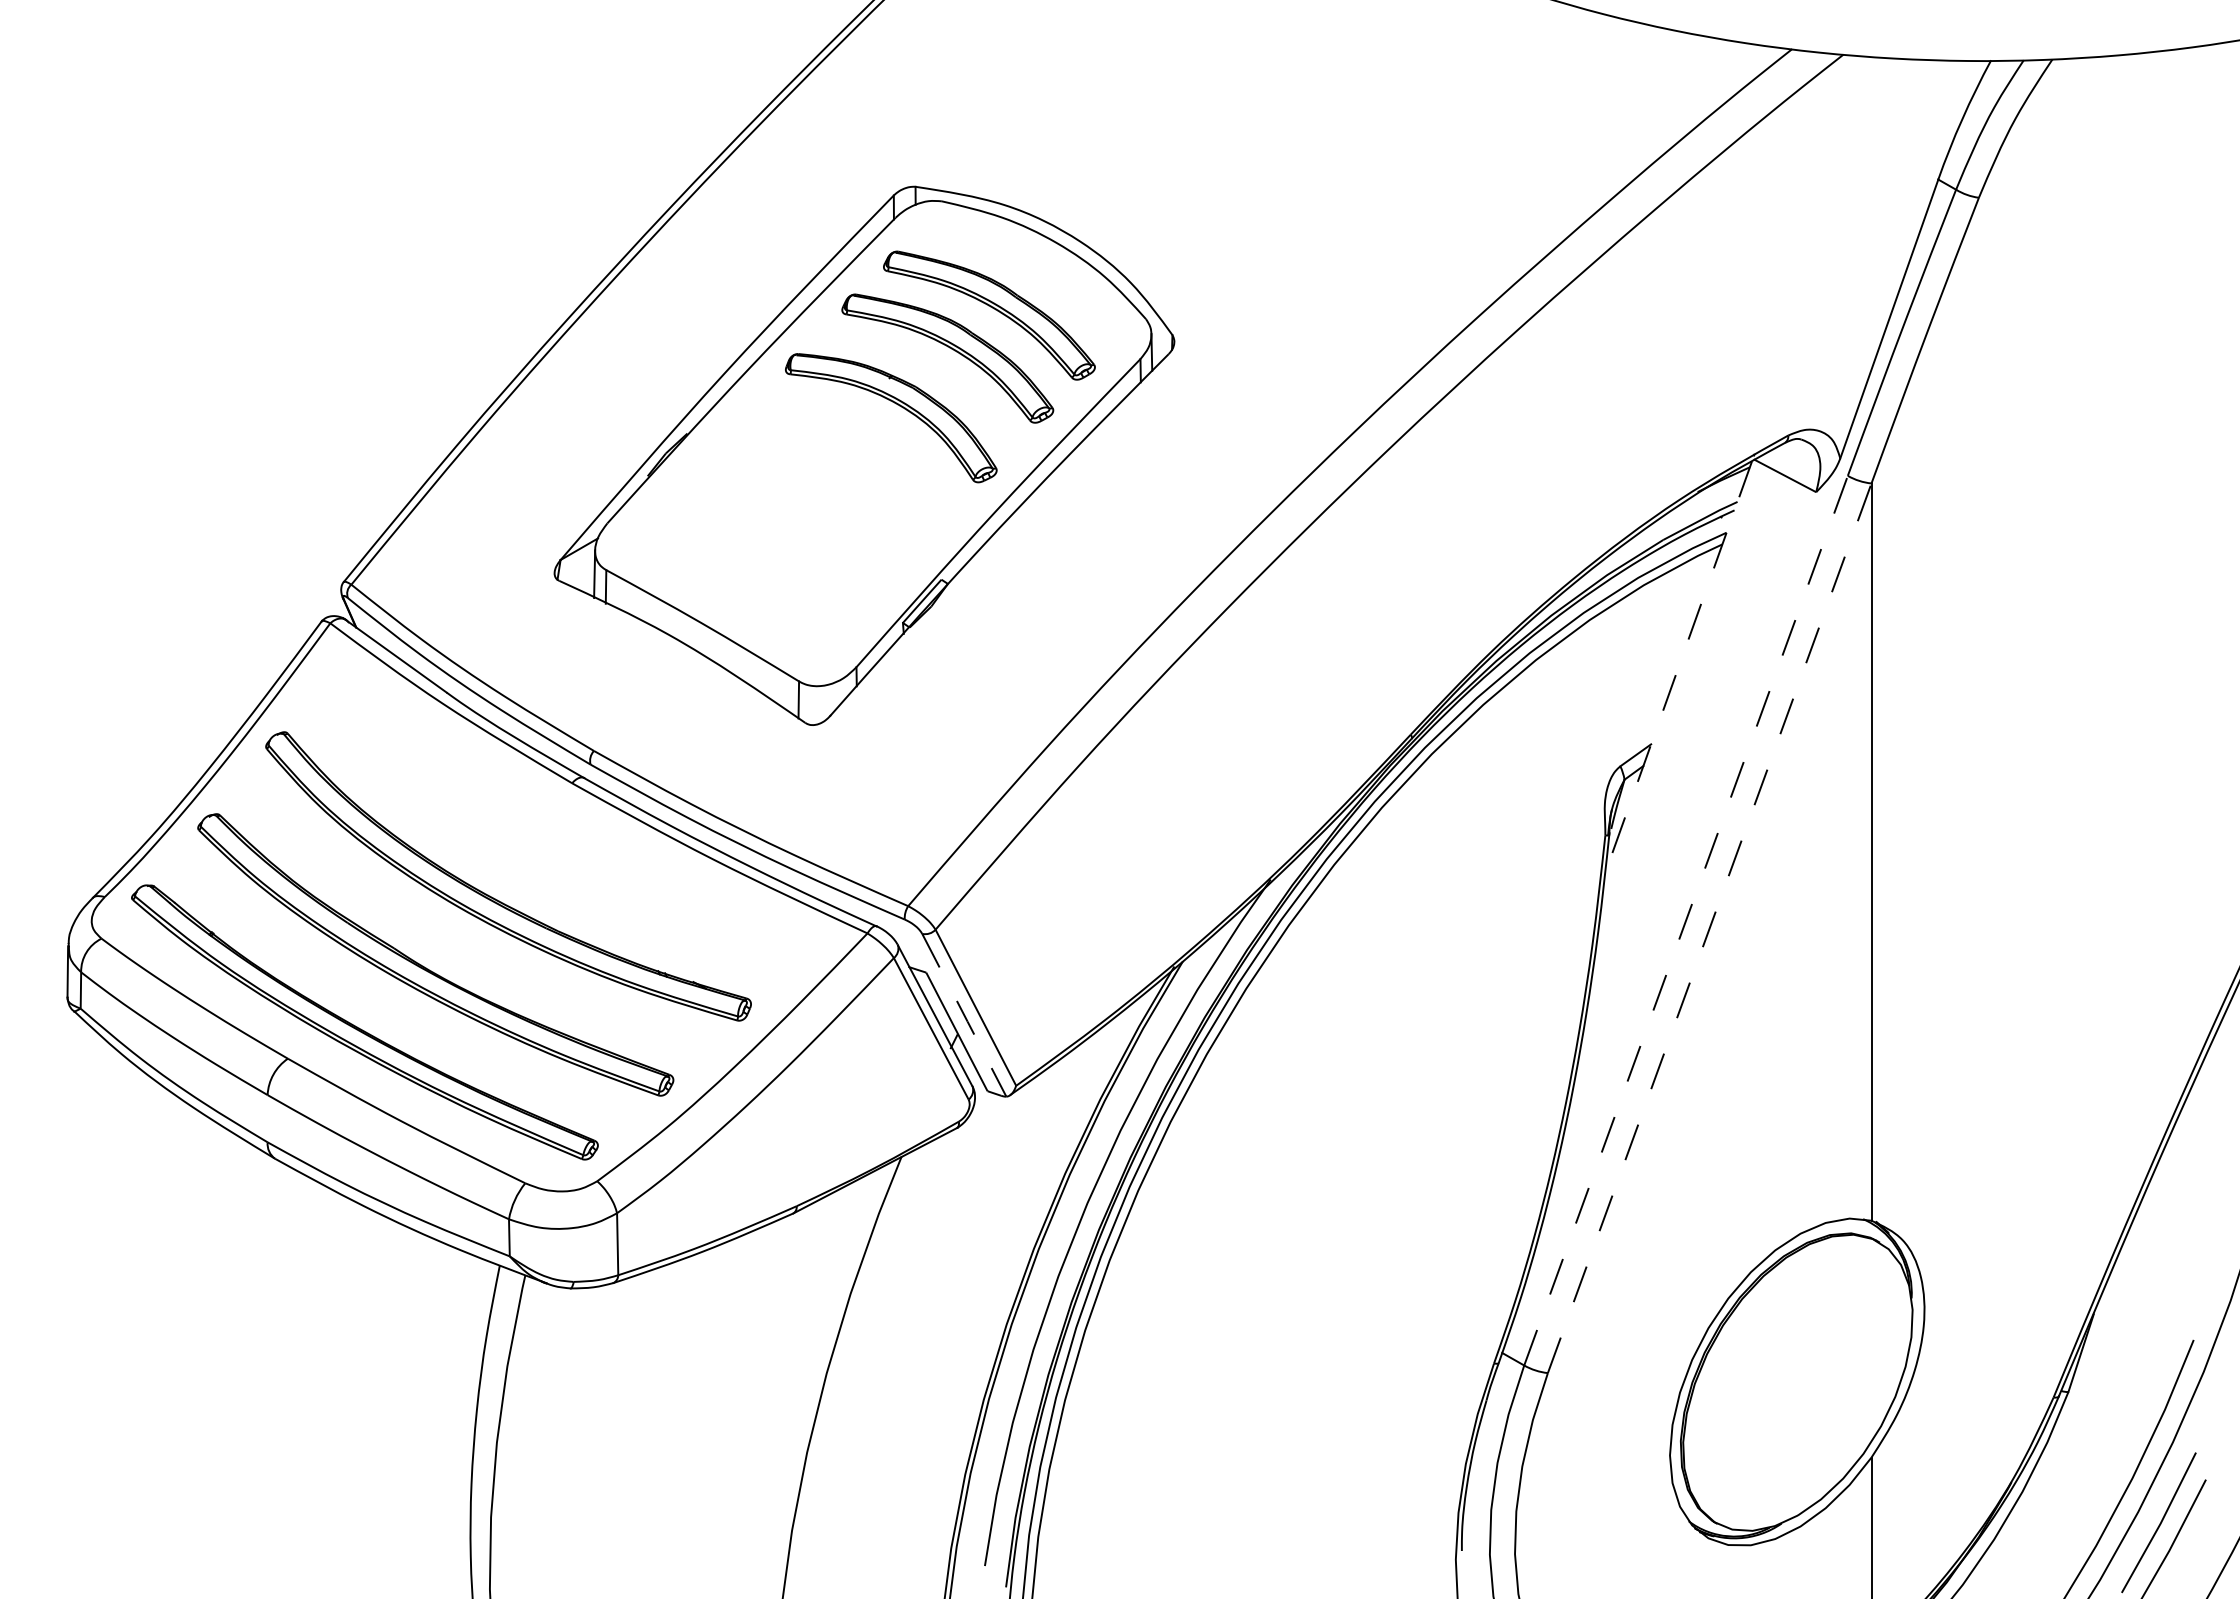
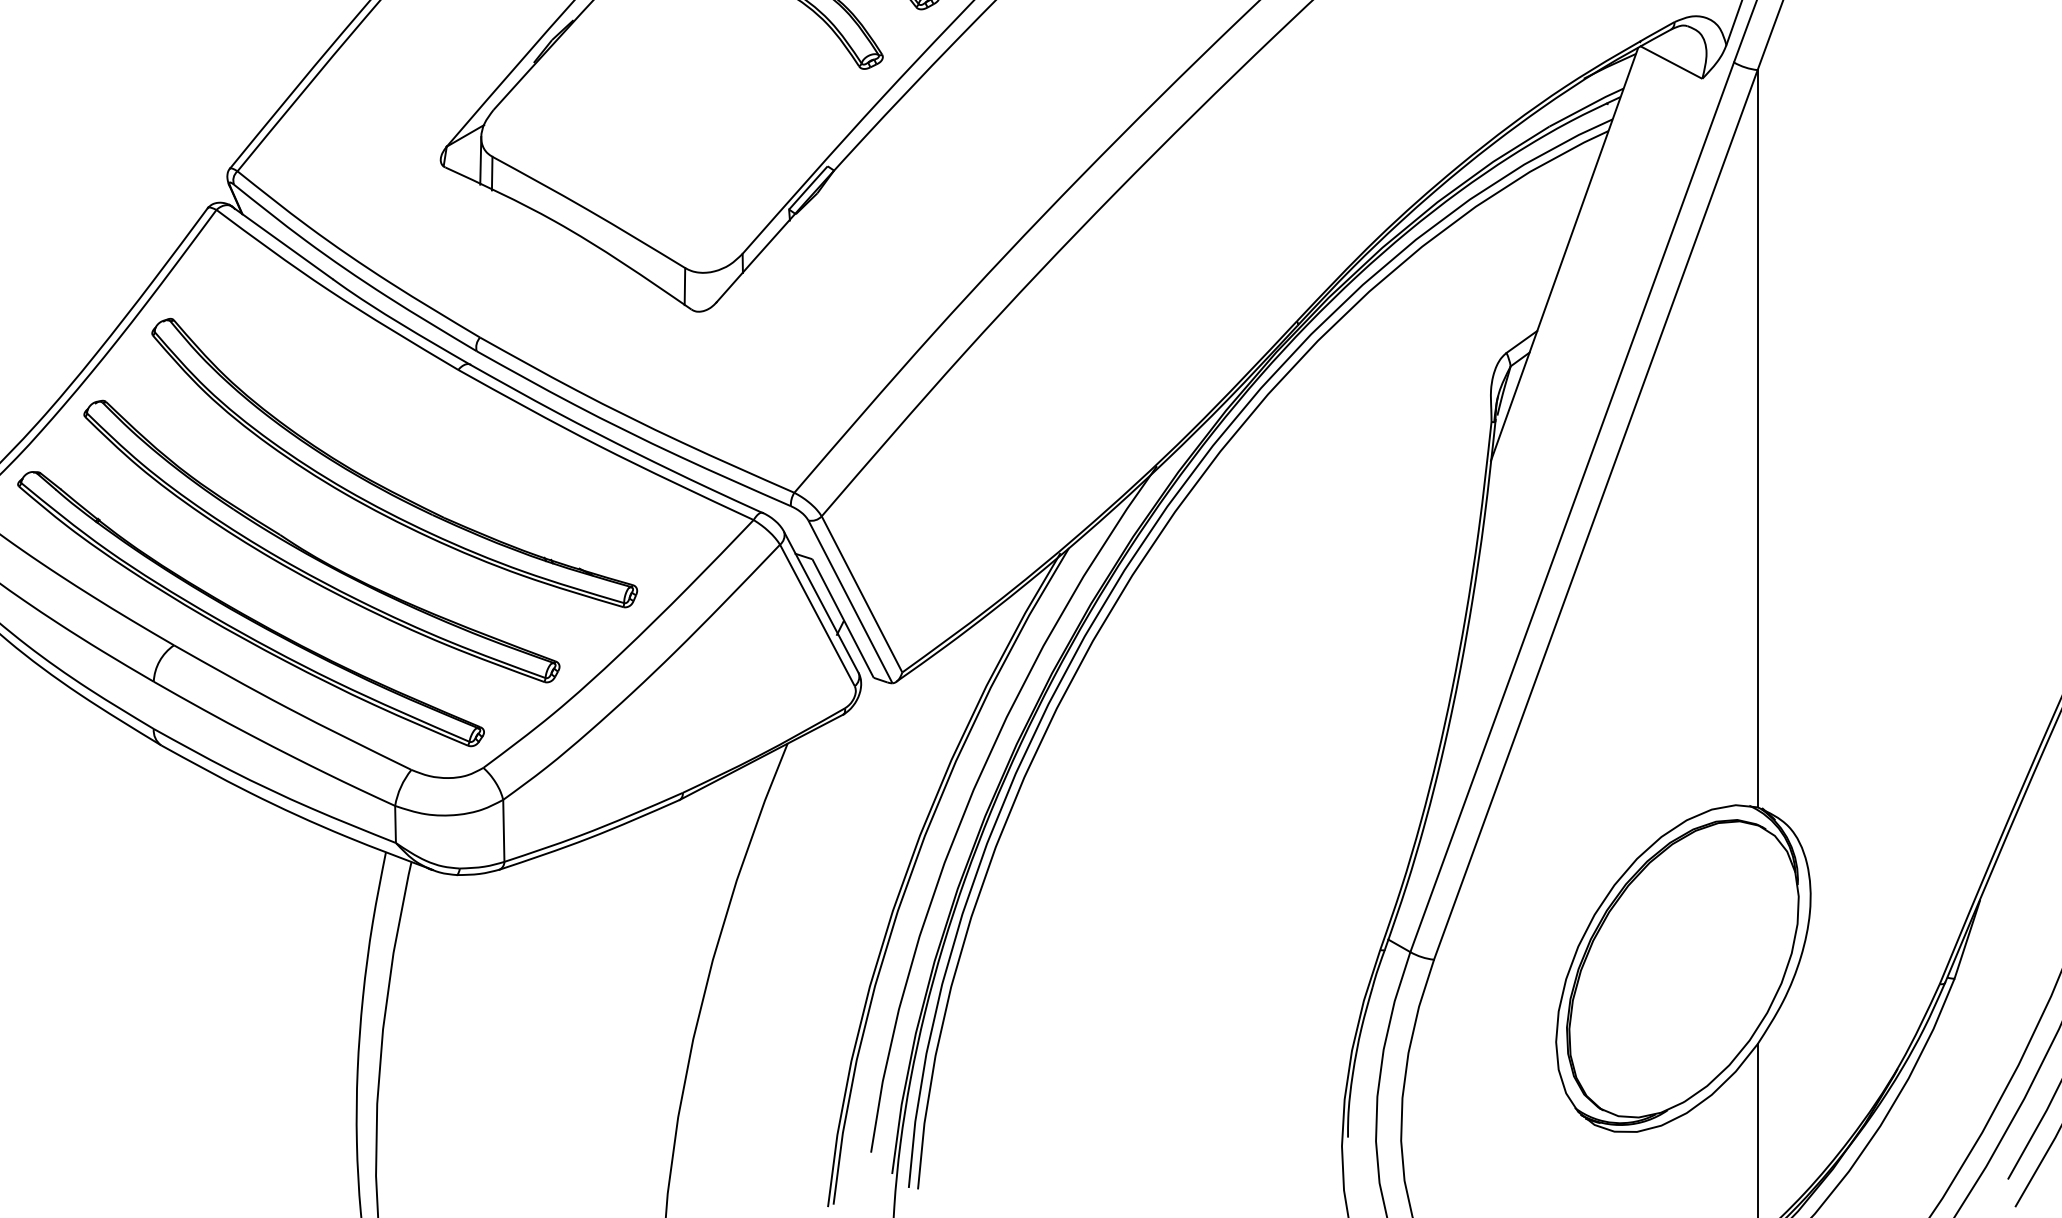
line: (1678, 668) -> (1564, 255), dashed -> solid
line: (1686, 920) -> (1572, 507), dashed -> solid
line: (1709, 927) -> (1595, 514), dashed -> solid
line: (964, 1016) -> (850, 603), dashed -> solid

